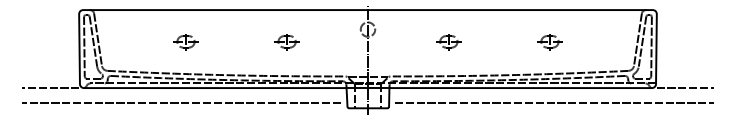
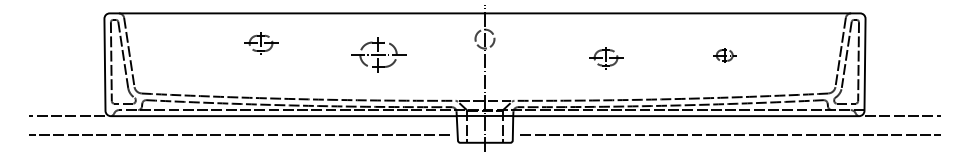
part: (185, 42) -> (260, 44), moved
part: (286, 42) -> (377, 56), size x1.6
part: (448, 42) -> (605, 58), moved
part: (549, 42) -> (724, 56), size x0.7

